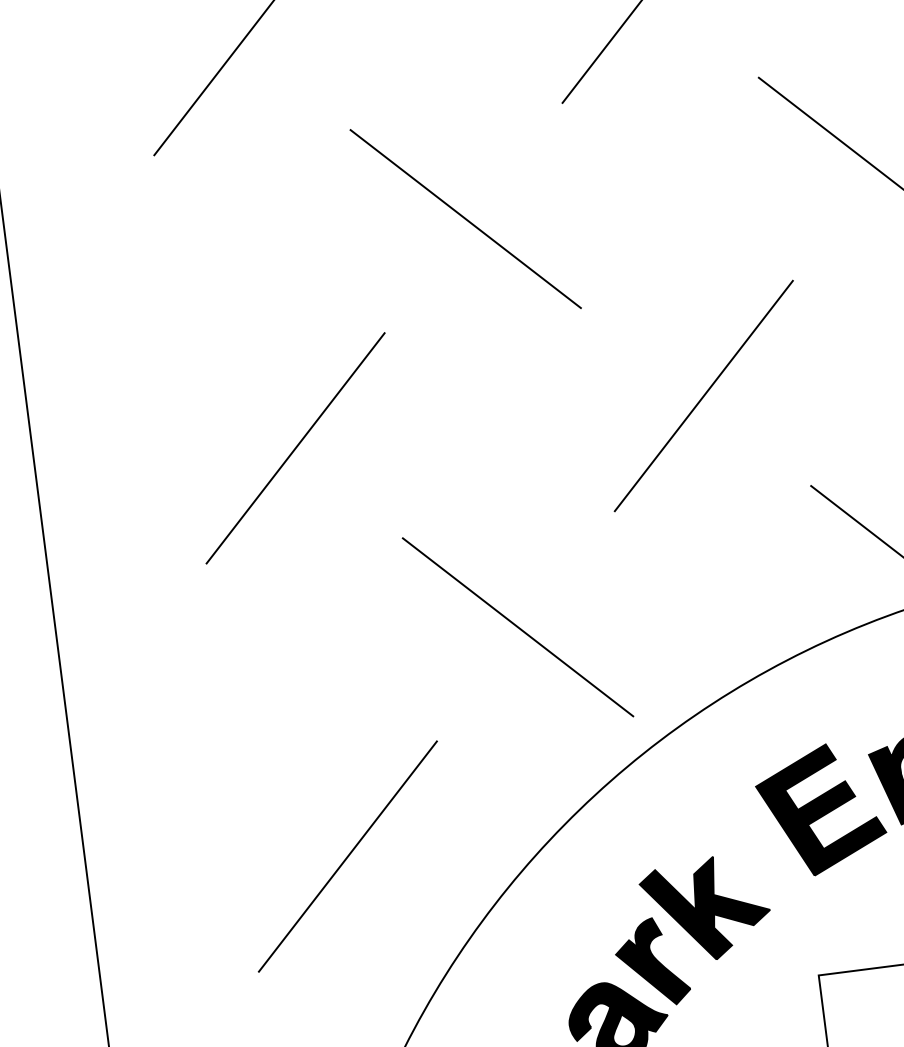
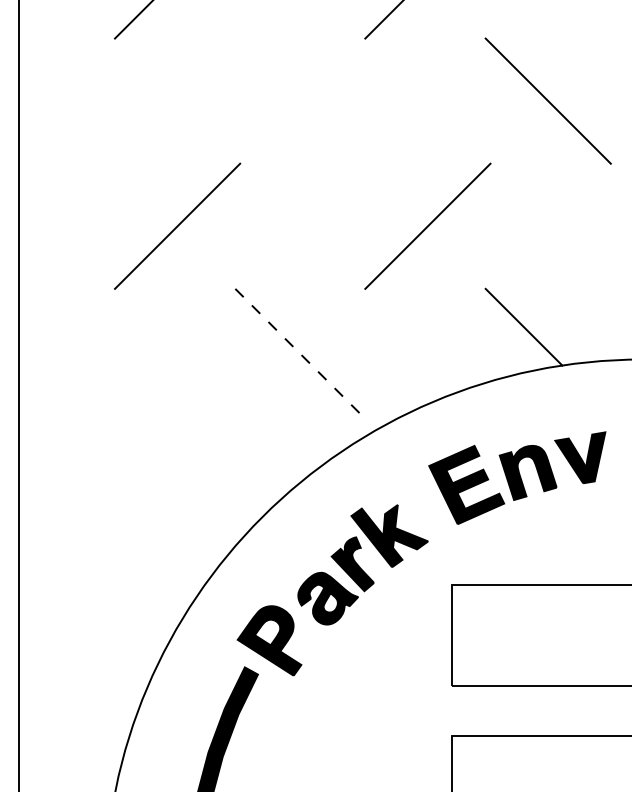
line: (464, 218) -> (297, 100), removed
line: (517, 627) -> (297, 351), solid -> dashed
line: (347, 856) -> (177, 476), removed

